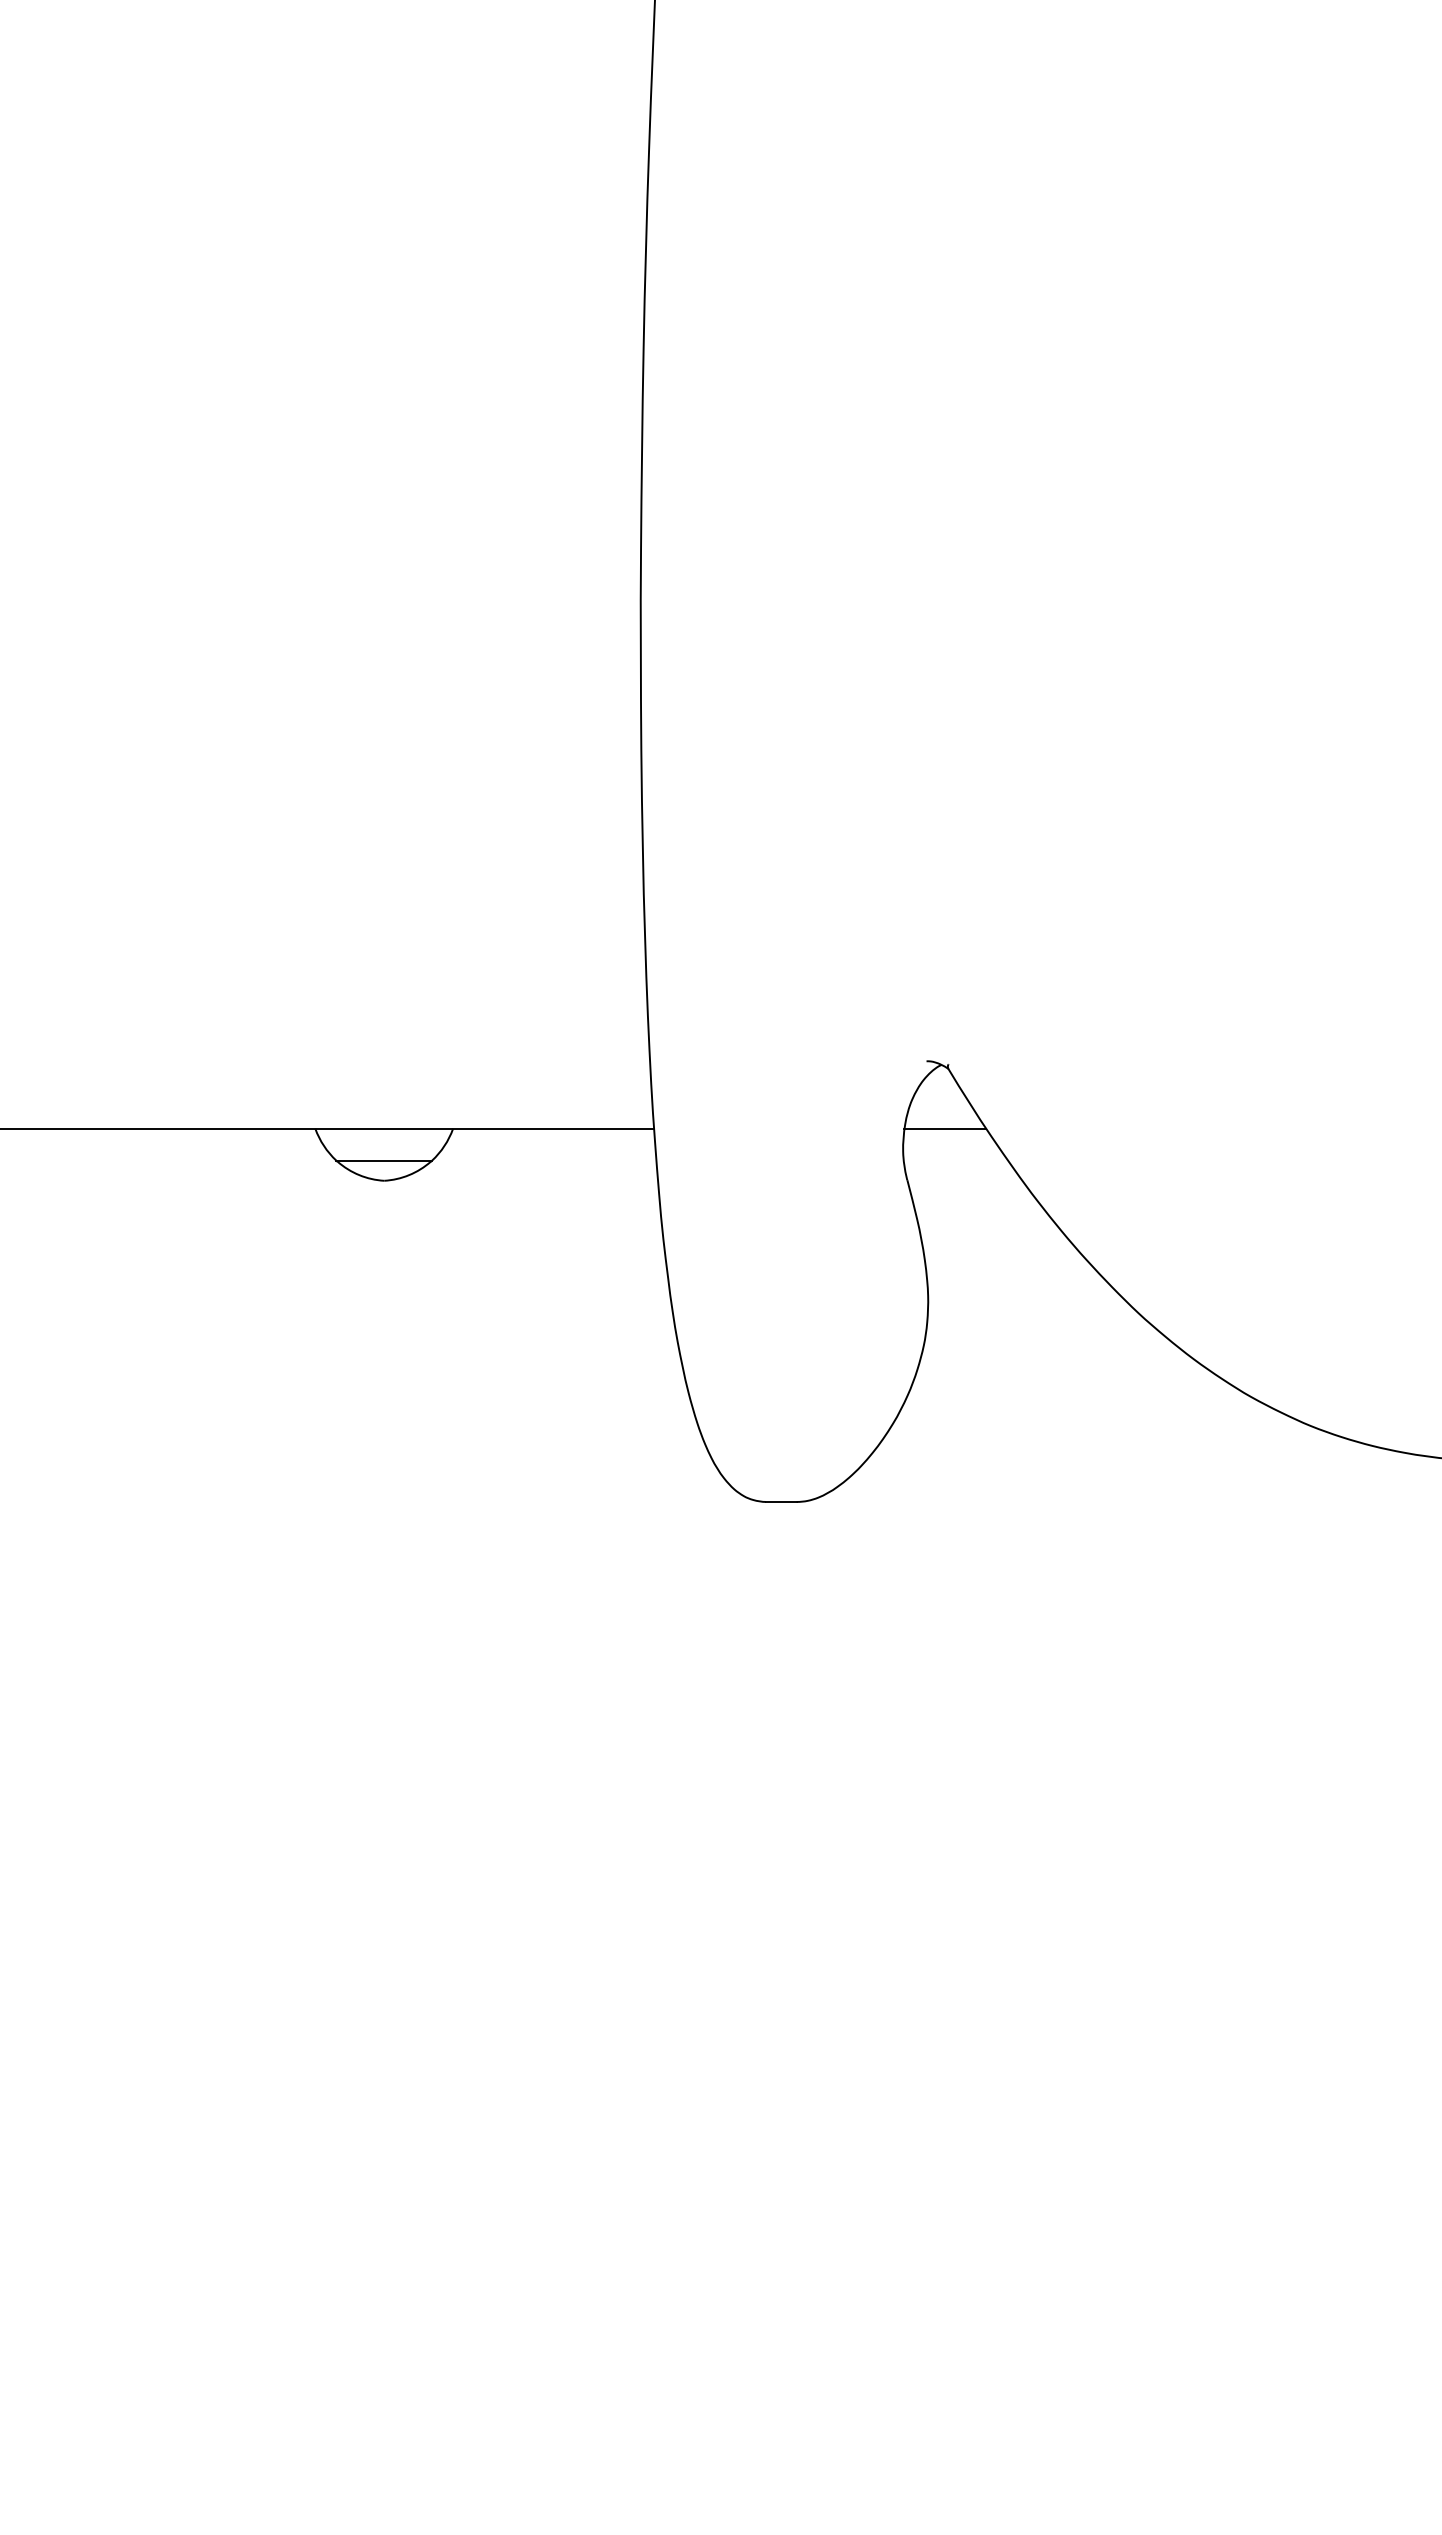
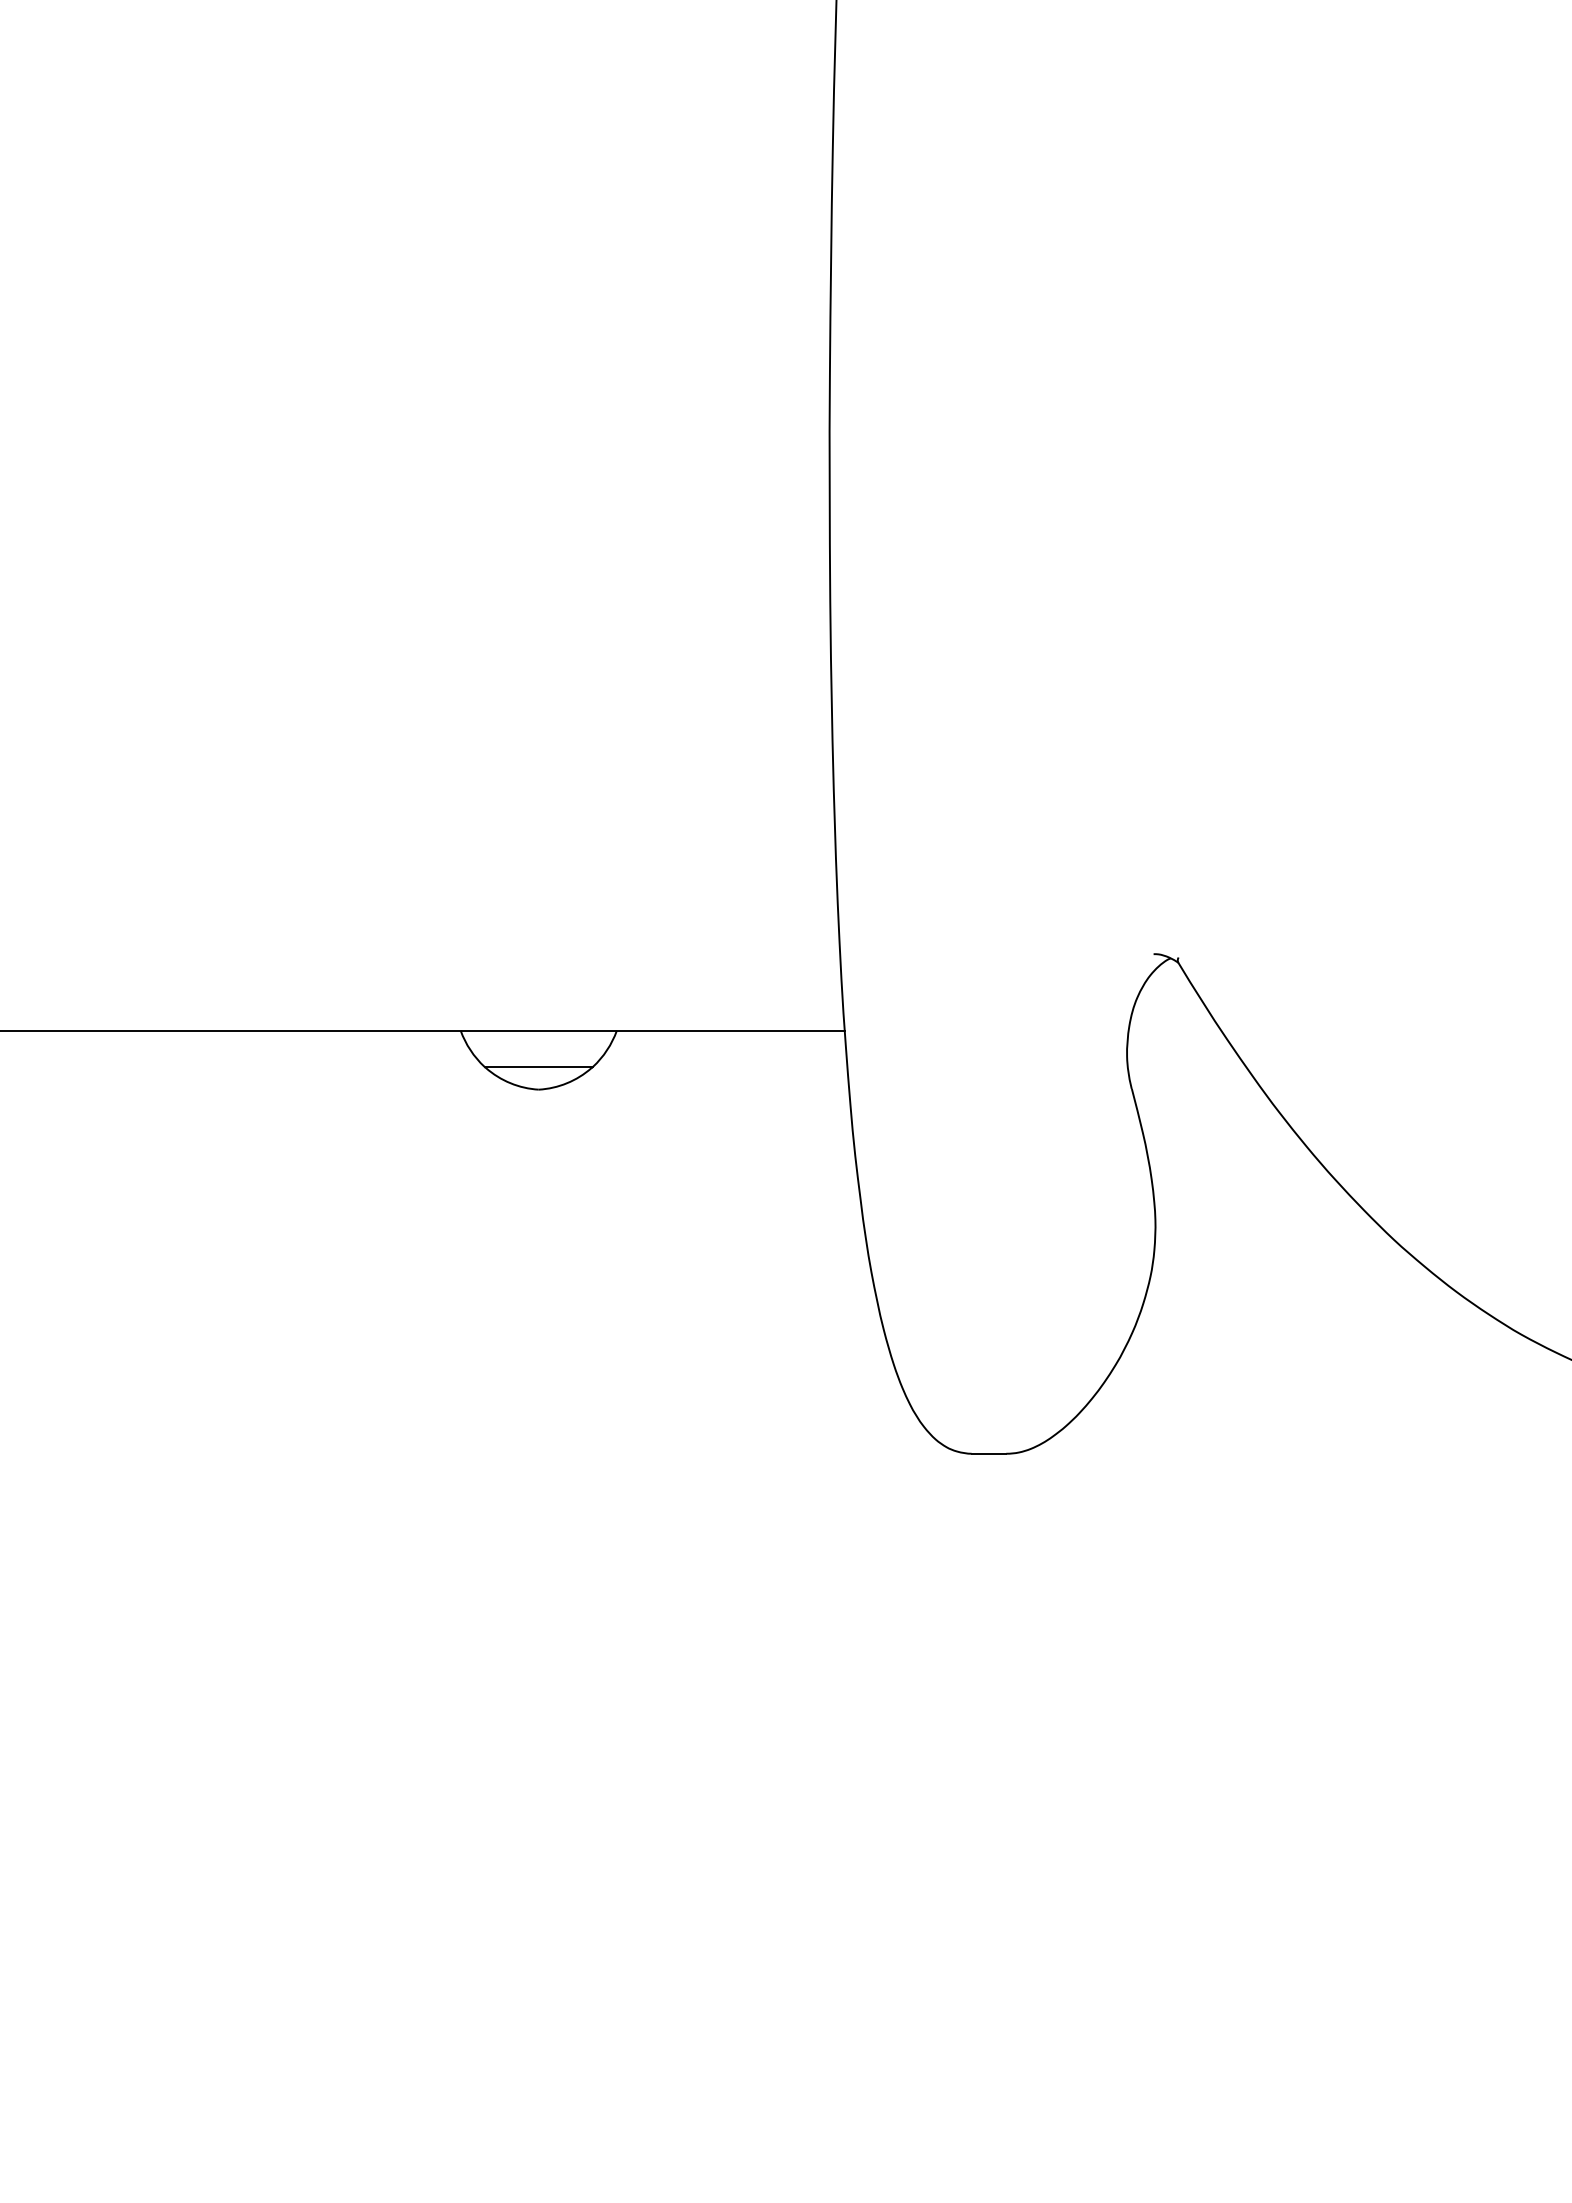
line: (945, 1129) -> (1175, 1031), removed

